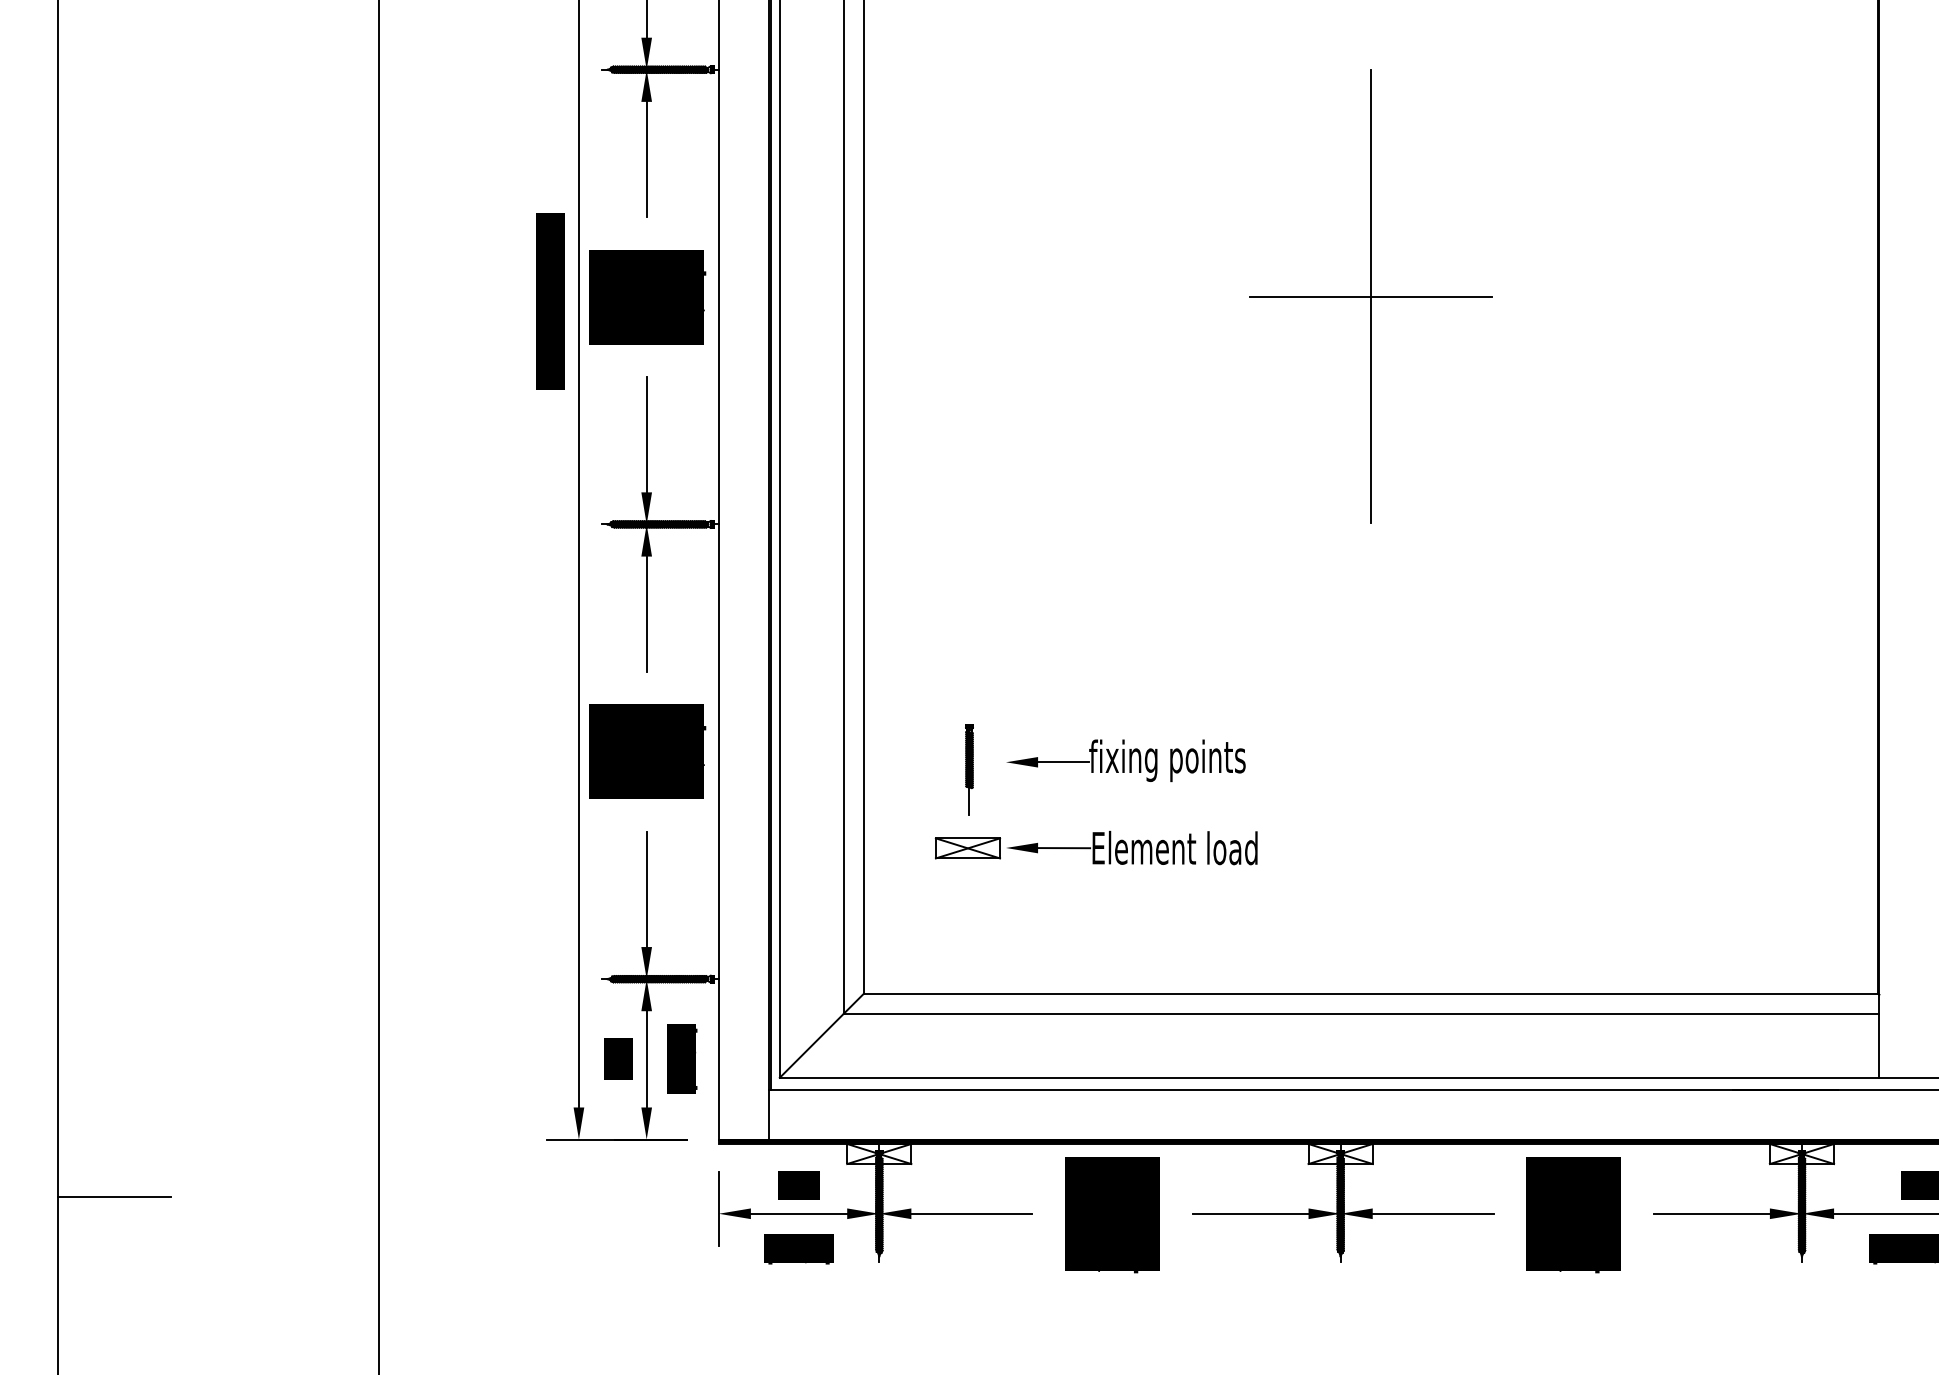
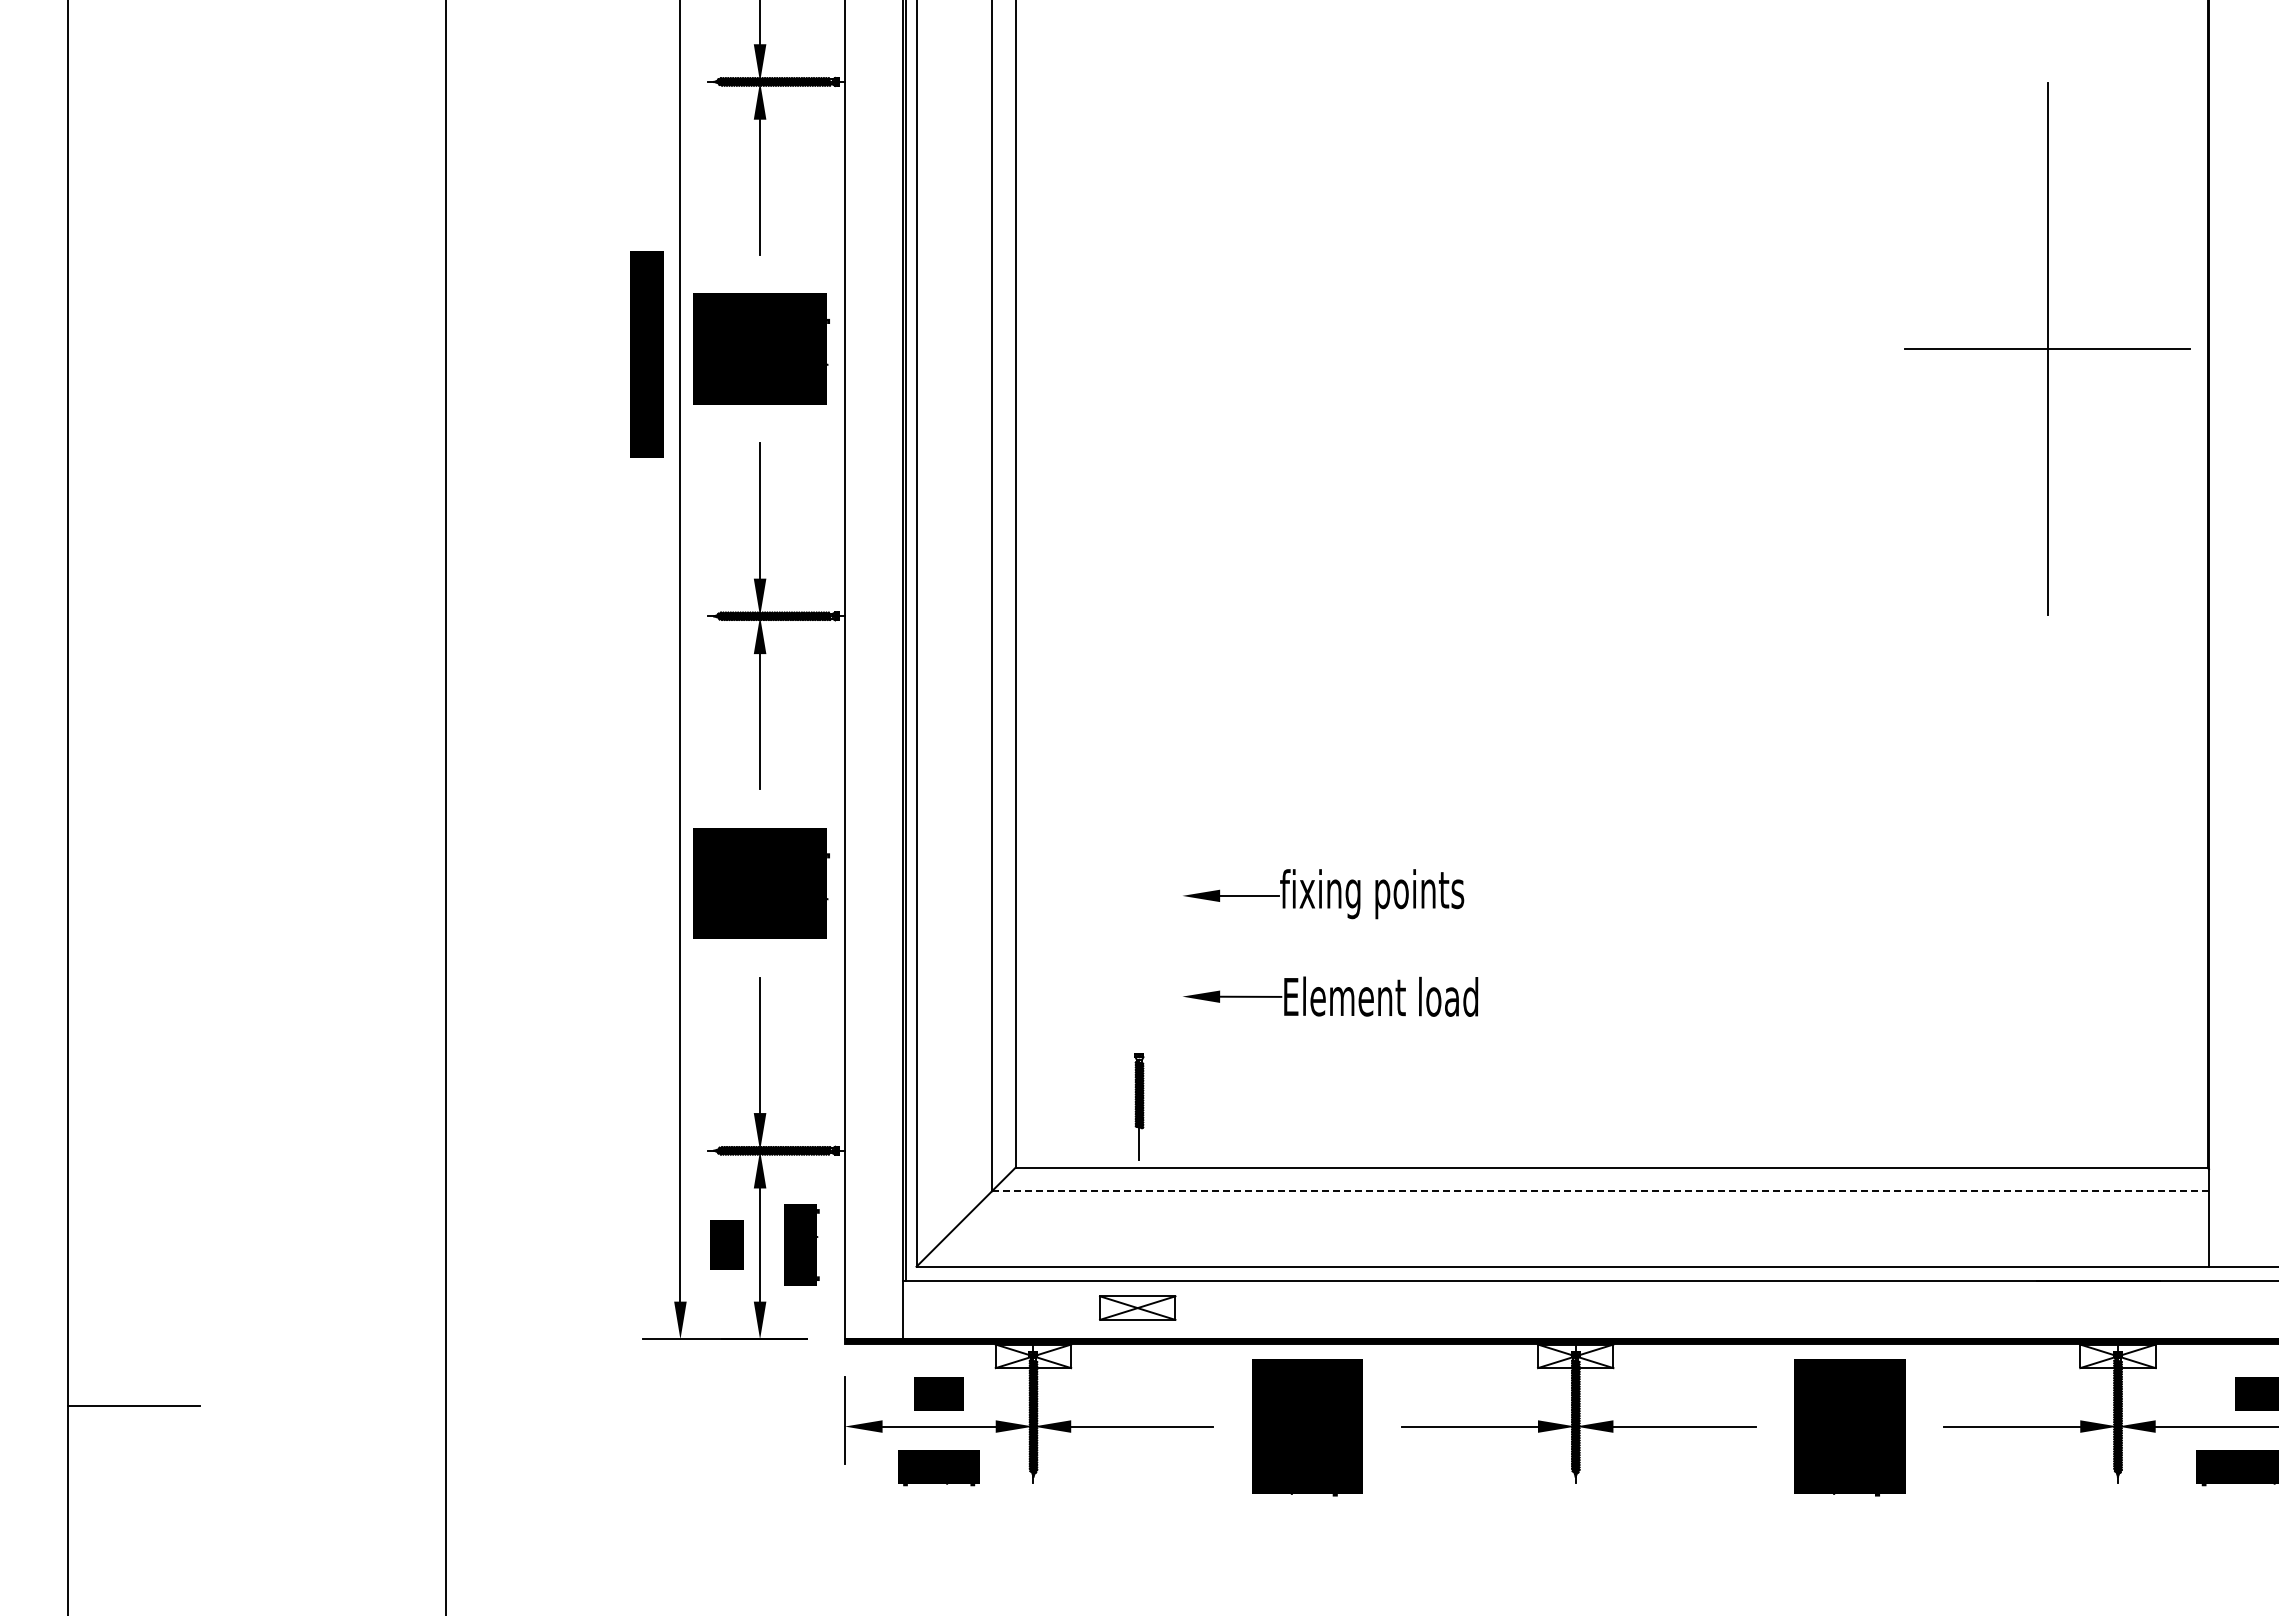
part: (1371, 296) -> (2047, 348), moved
part: (969, 769) -> (1139, 1106), moved
part: (967, 847) -> (1137, 1307), moved
line: (1361, 1013) -> (1600, 1191), solid -> dashed

